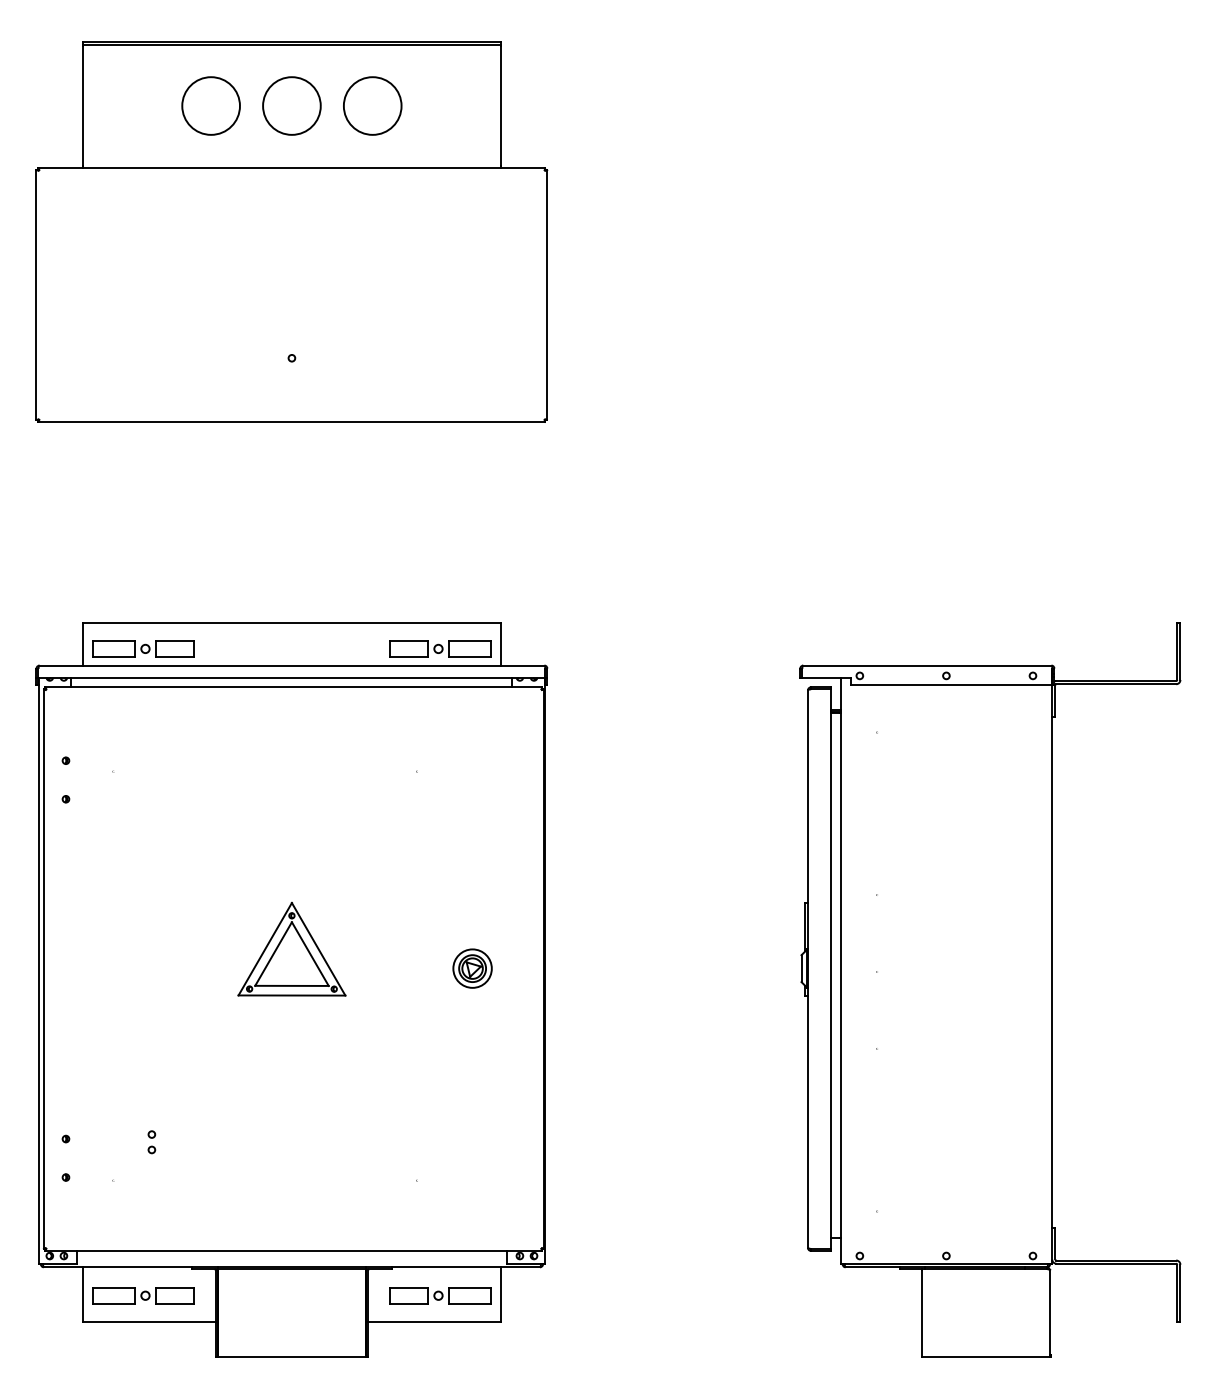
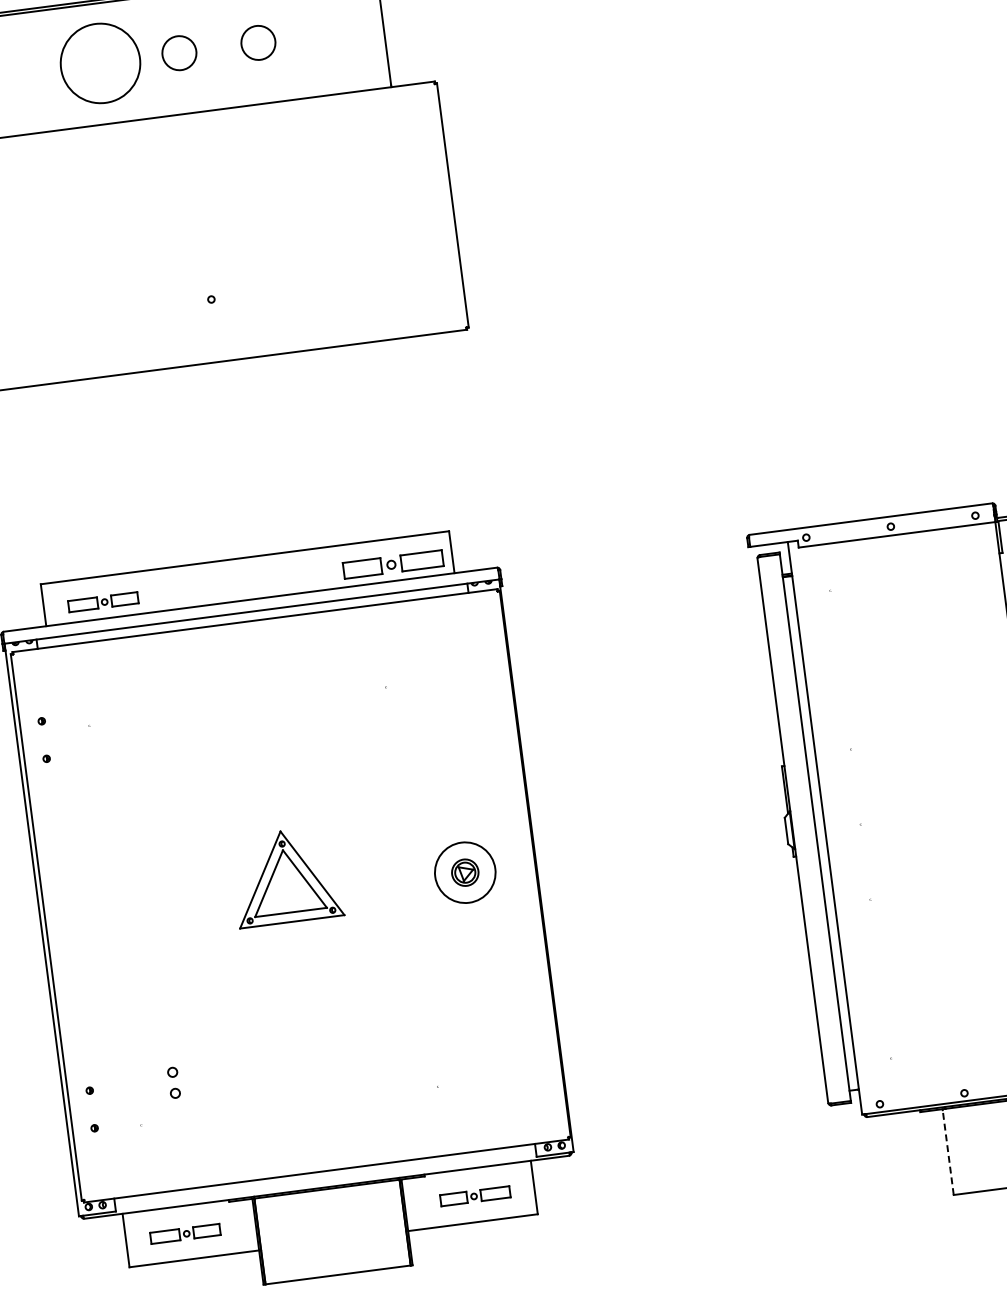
circle: (210, 105) -> (99, 63), size x1.4
circle: (291, 105) -> (178, 52), size x0.6
circle: (372, 105) -> (258, 42), size x0.6
part: (143, 648) -> (103, 601), size x0.7
circle: (472, 968) -> (465, 872), size x1.6
part: (151, 1142) -> (173, 1083), size x1.4
part: (143, 1295) -> (185, 1233), size x0.7
part: (440, 1295) -> (475, 1195), size x0.7
line: (922, 1313) -> (948, 1152), solid -> dashed

